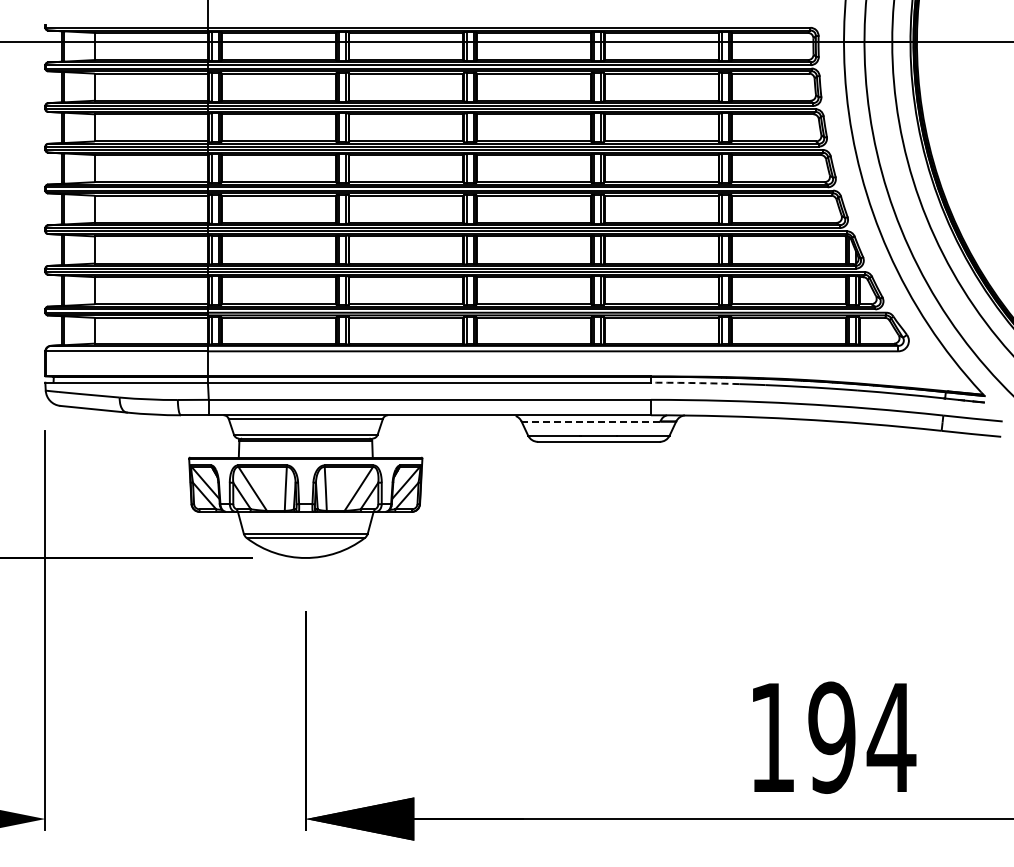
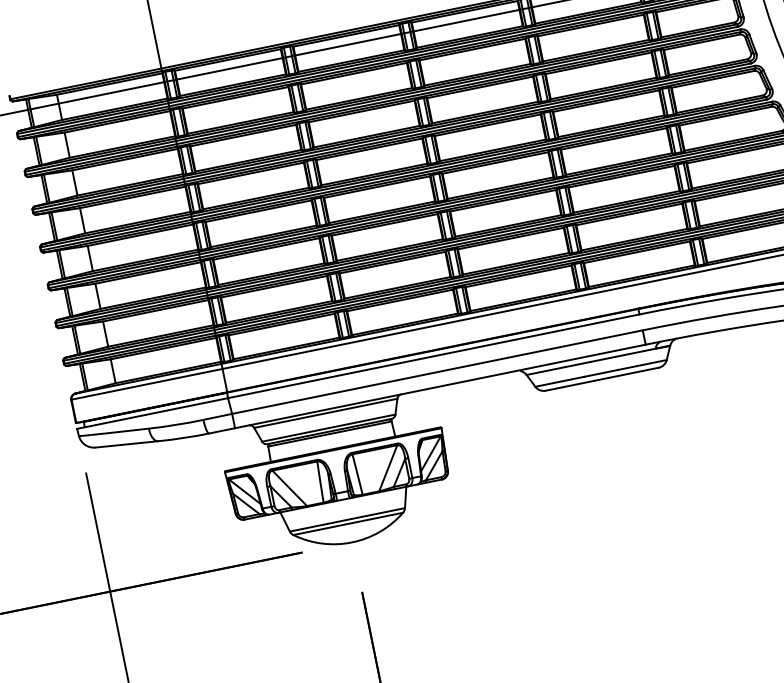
arc: (695, 383) -> (680, 306), dashed -> solid
line: (590, 421) -> (590, 361), dashed -> solid

